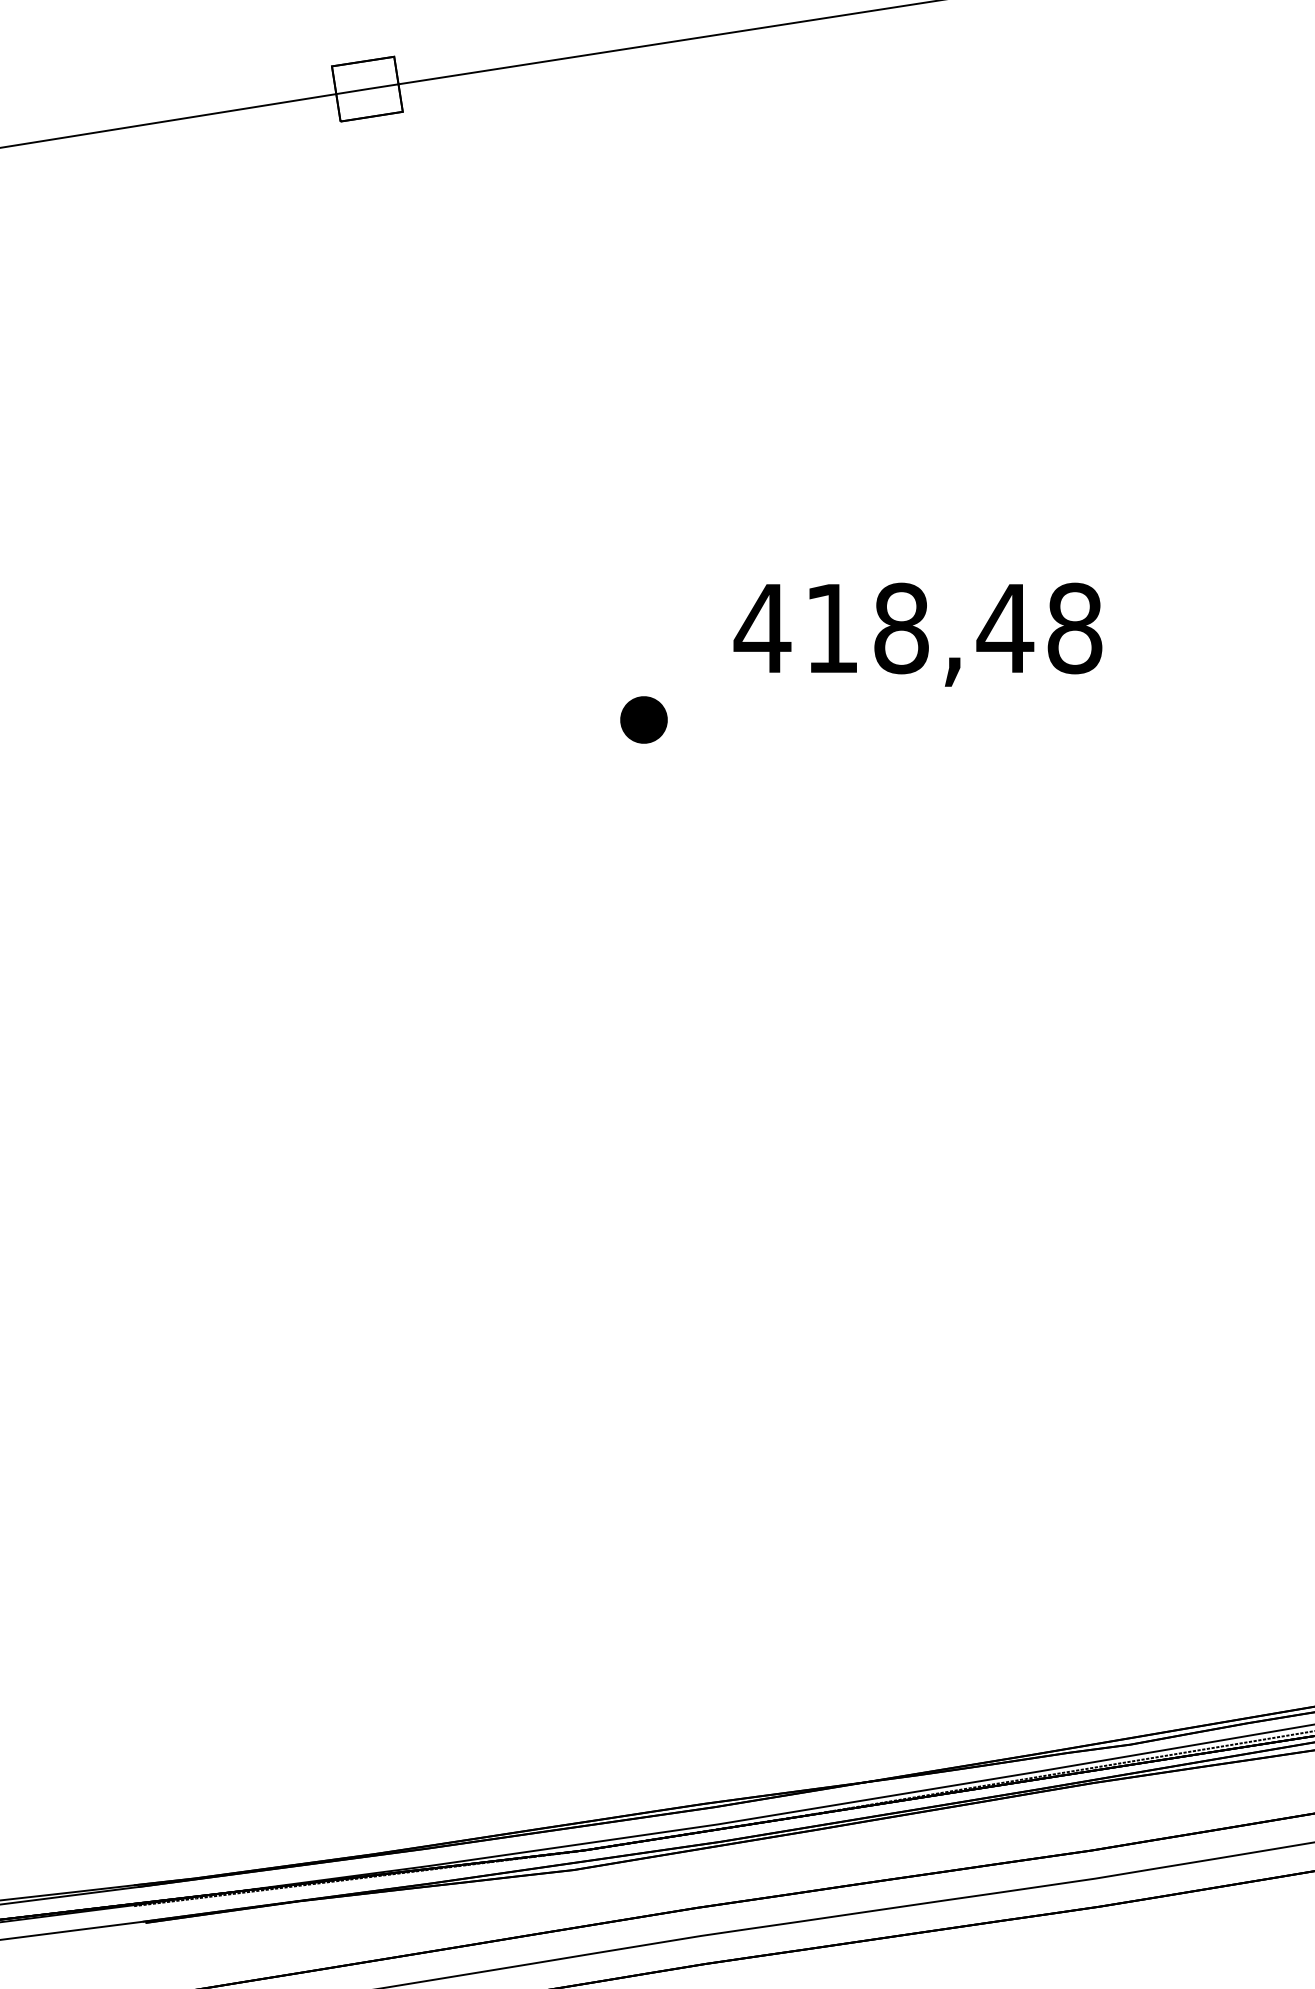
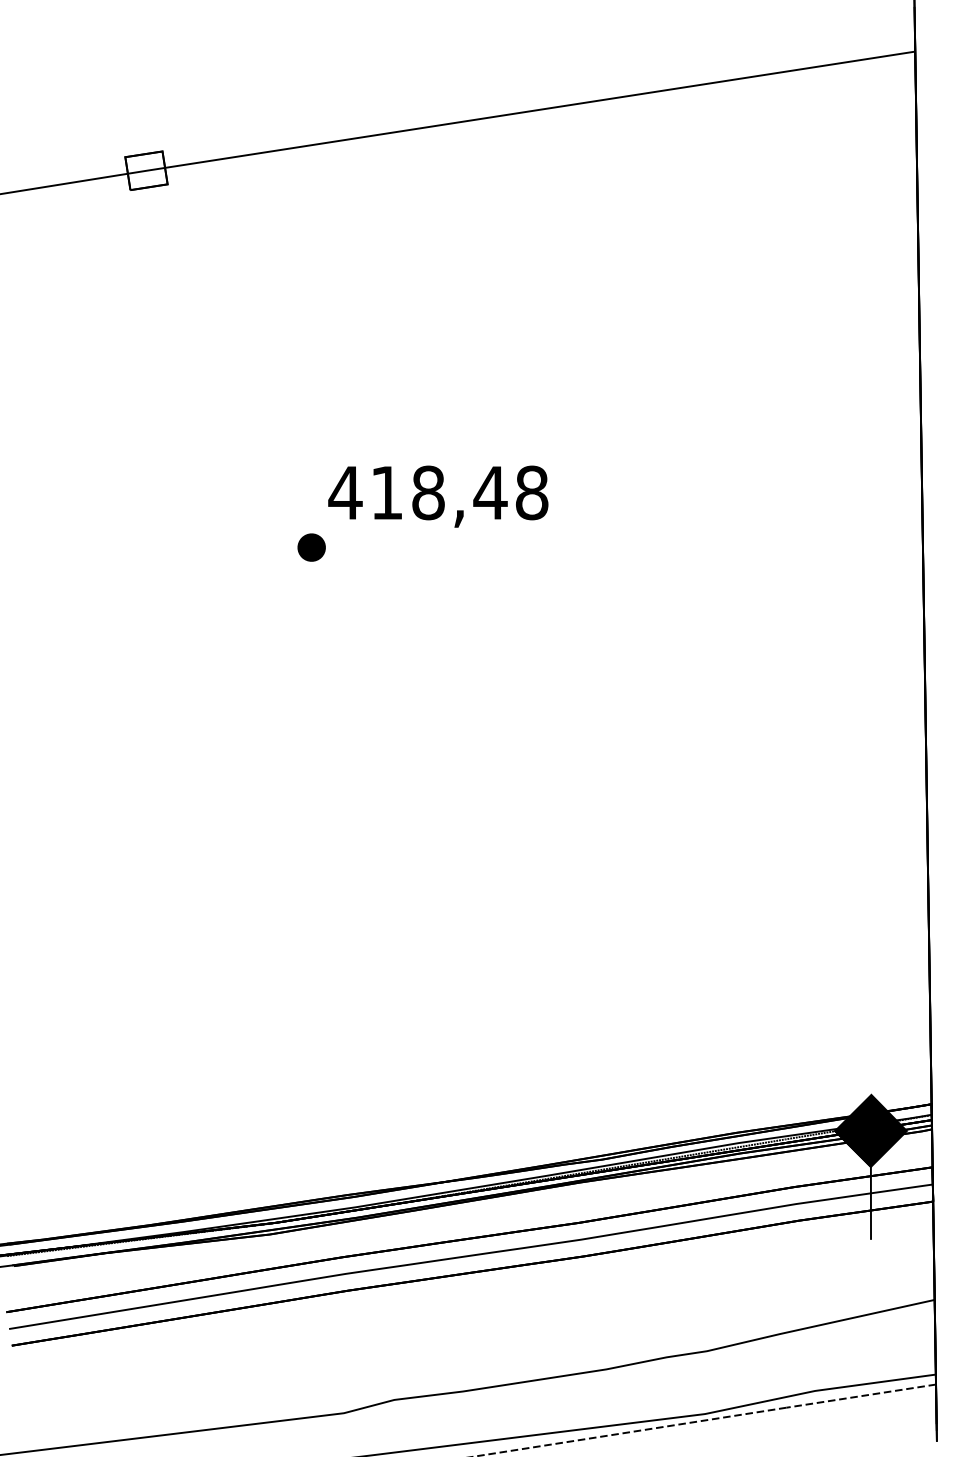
text: (918, 634) -> (438, 496), moved

